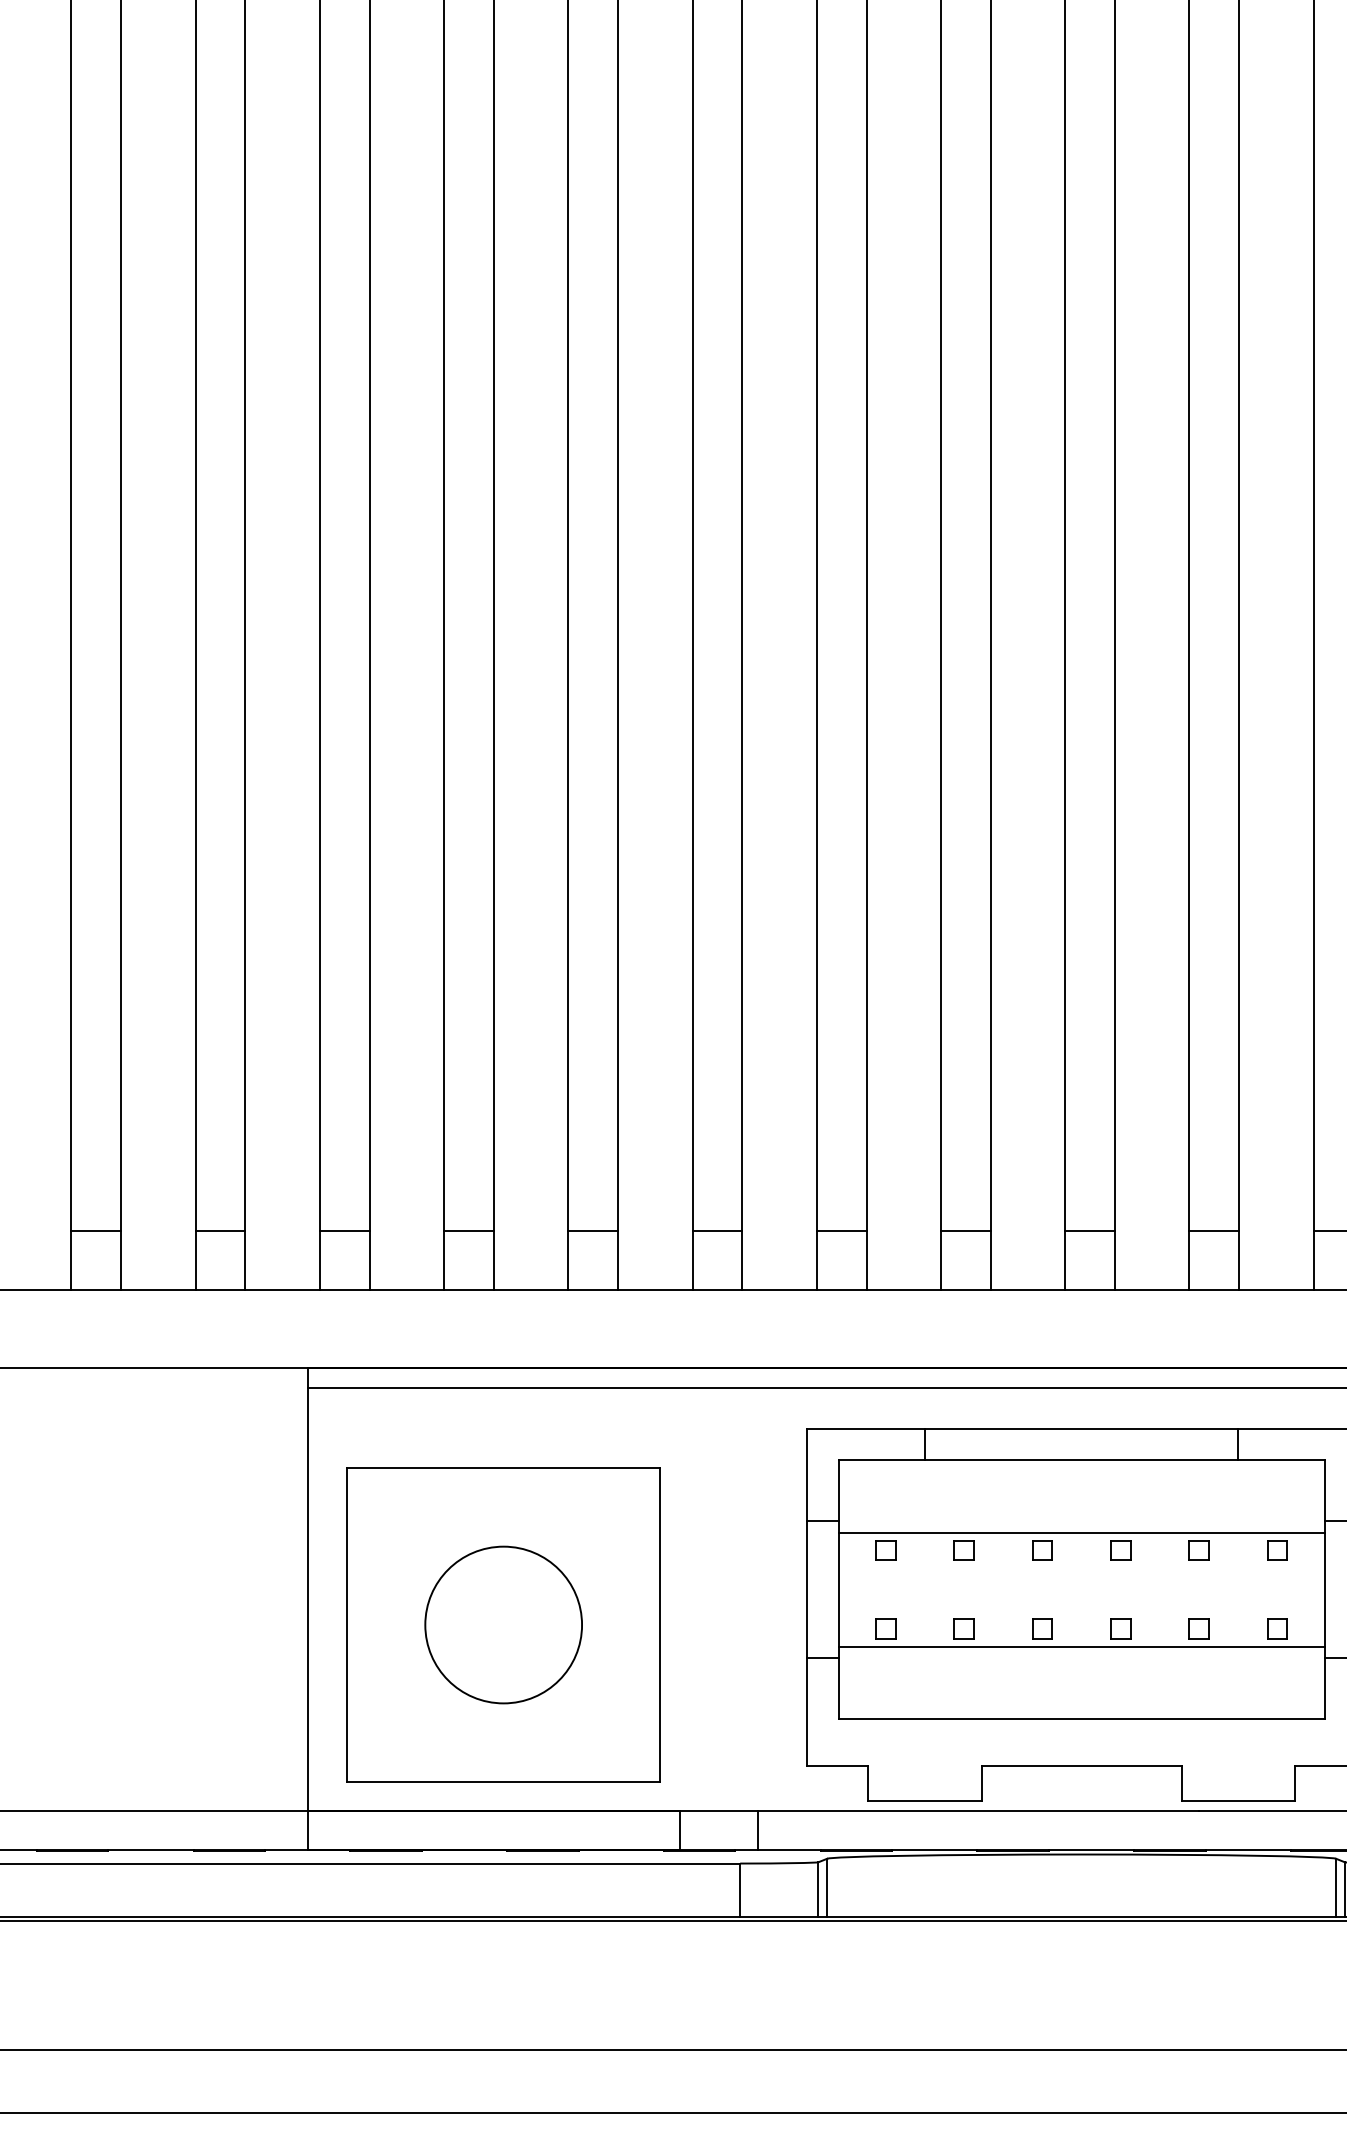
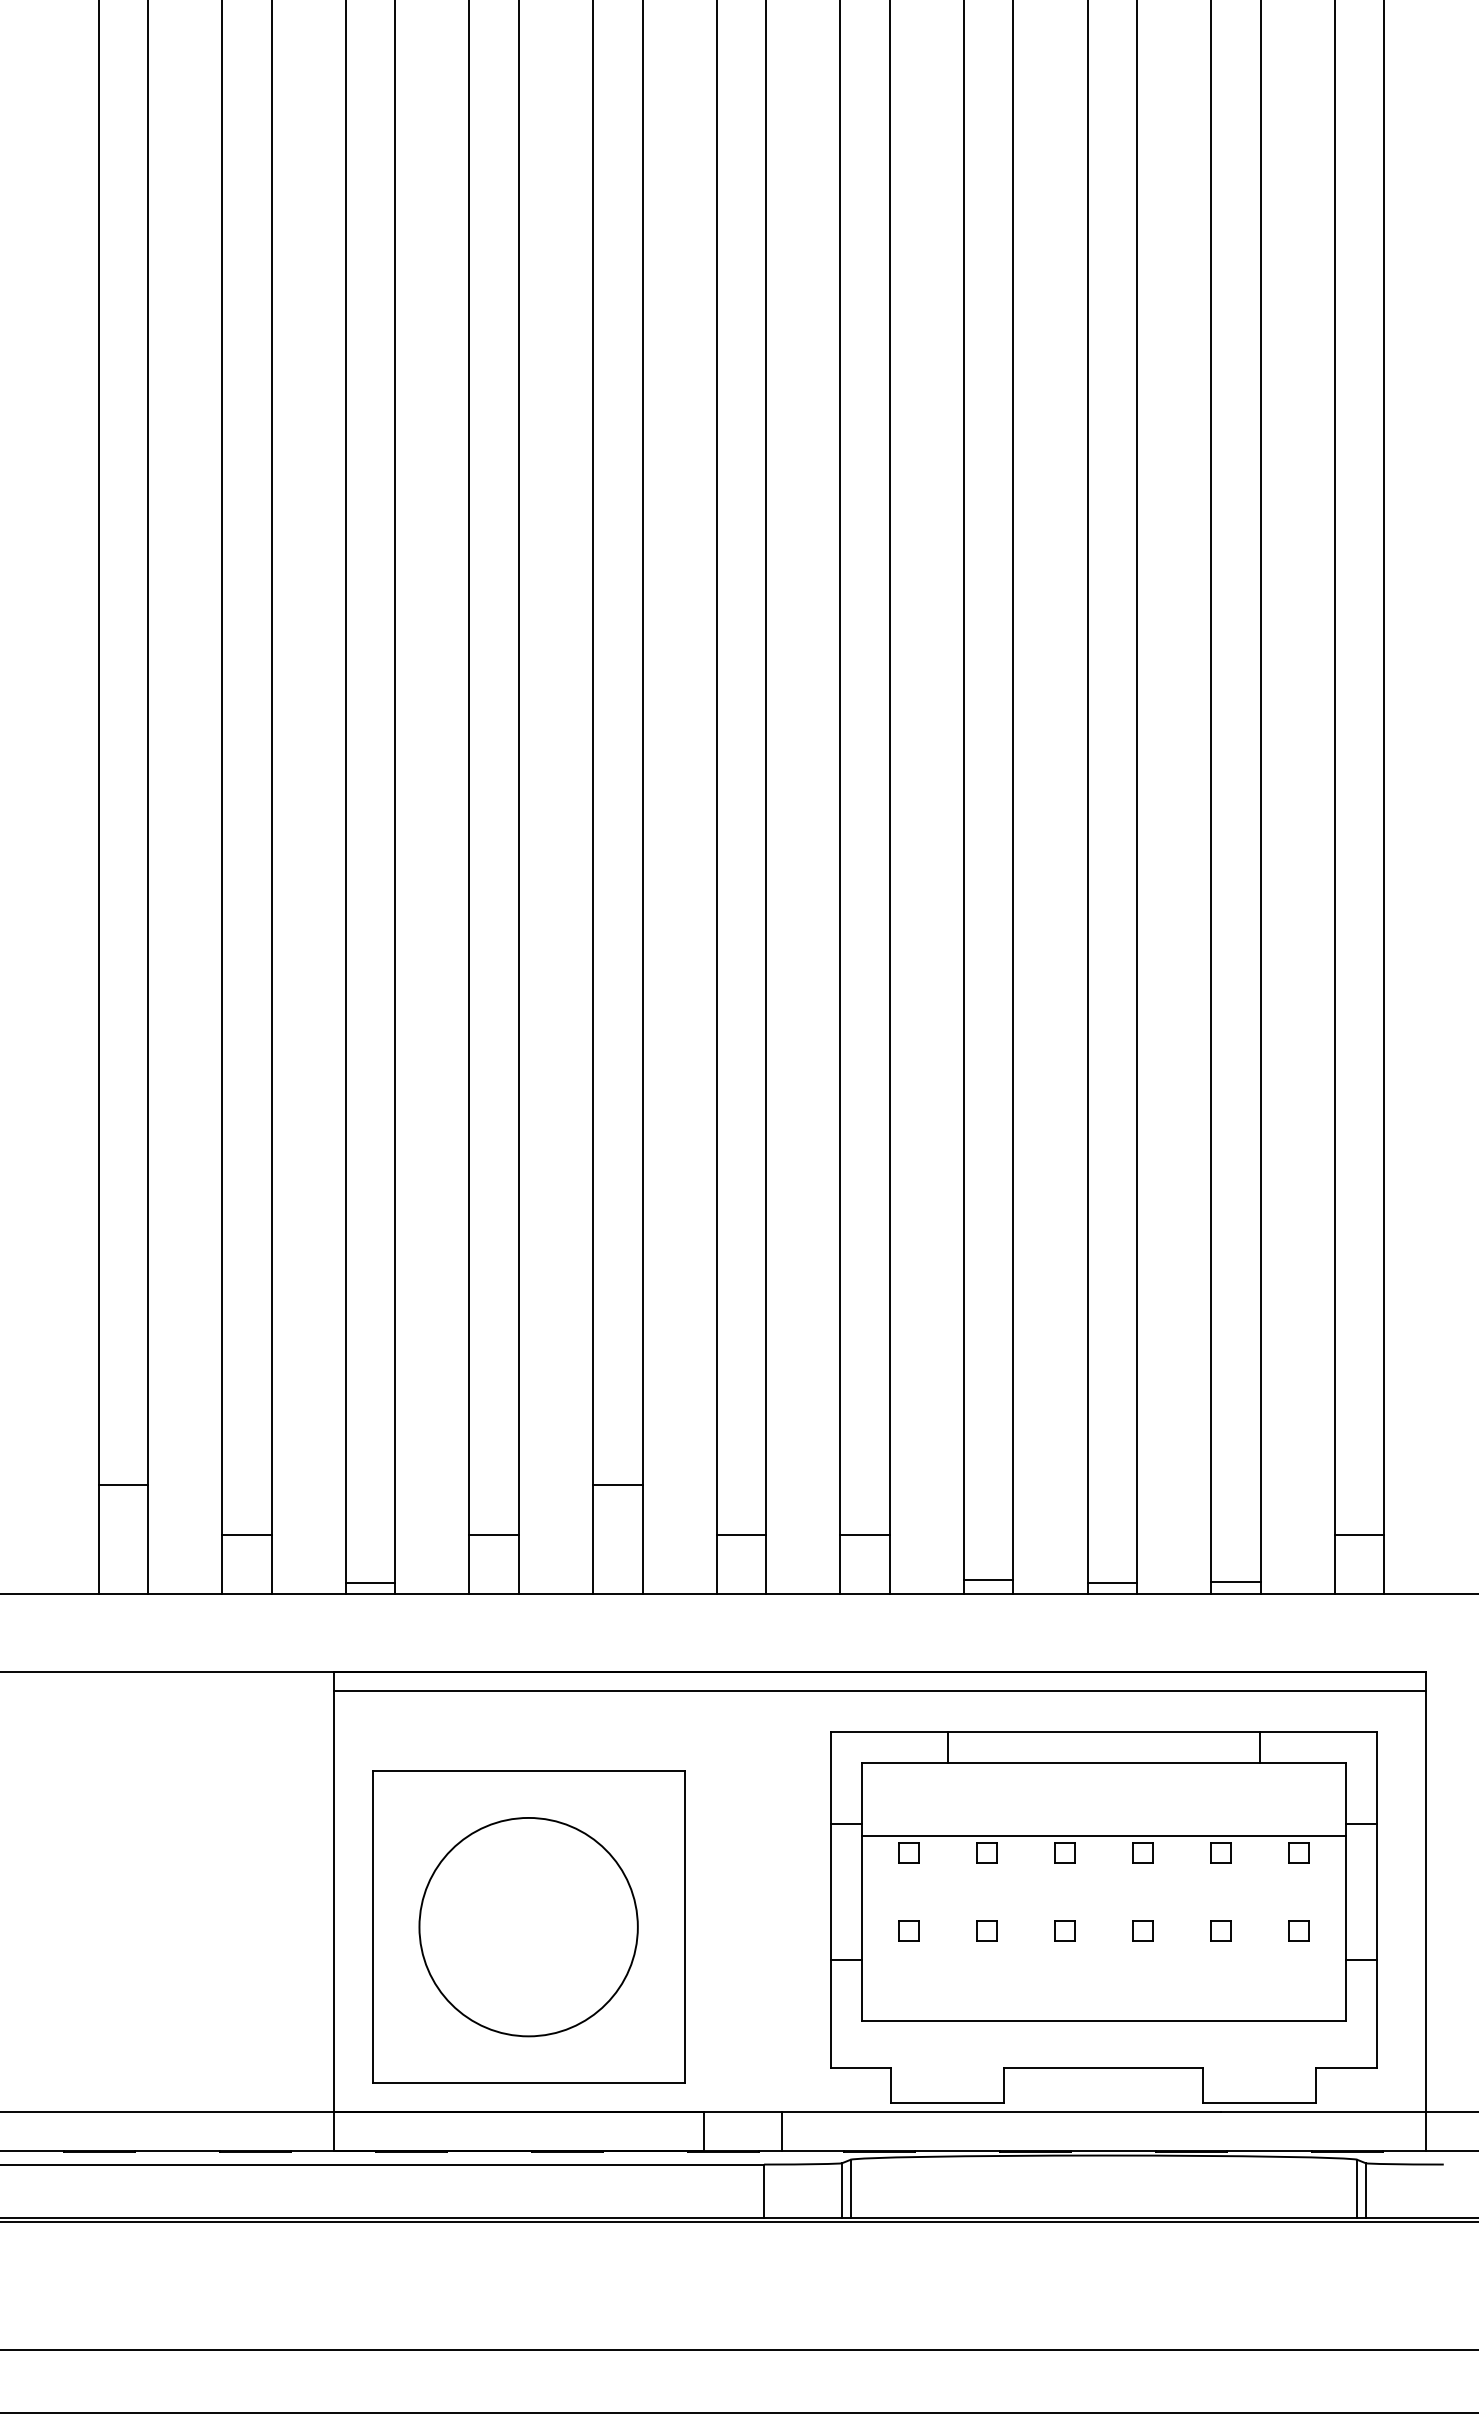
line: (96, 1231) -> (123, 1485), moved
line: (344, 1231) -> (370, 1583), moved
line: (592, 1231) -> (617, 1485), moved
line: (965, 1231) -> (988, 1580), moved
line: (1090, 1231) -> (1112, 1583), moved
line: (1213, 1231) -> (1235, 1582), moved
circle: (503, 1625) -> (528, 1927), size x1.4
line: (1081, 1646) -> (1103, 1948), removed

